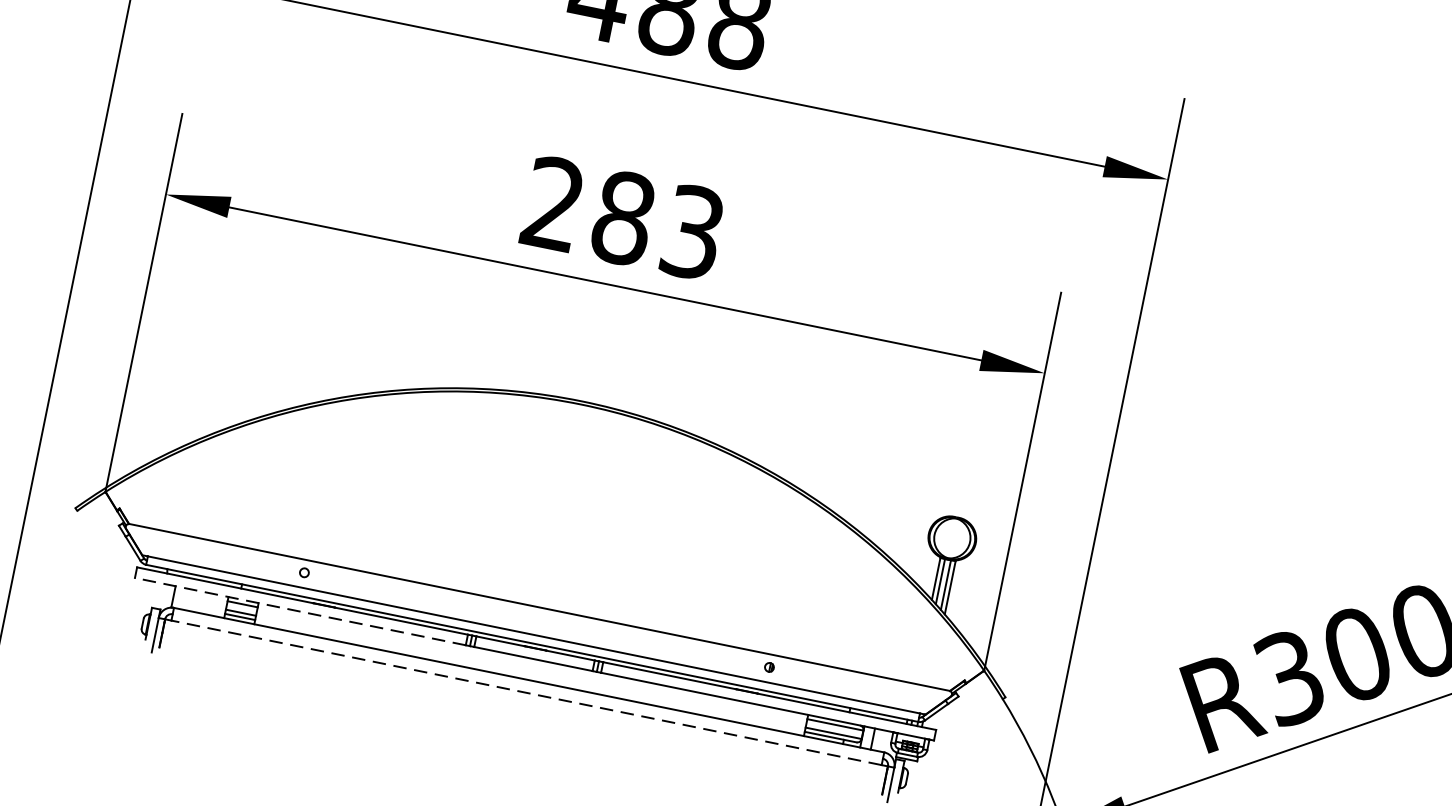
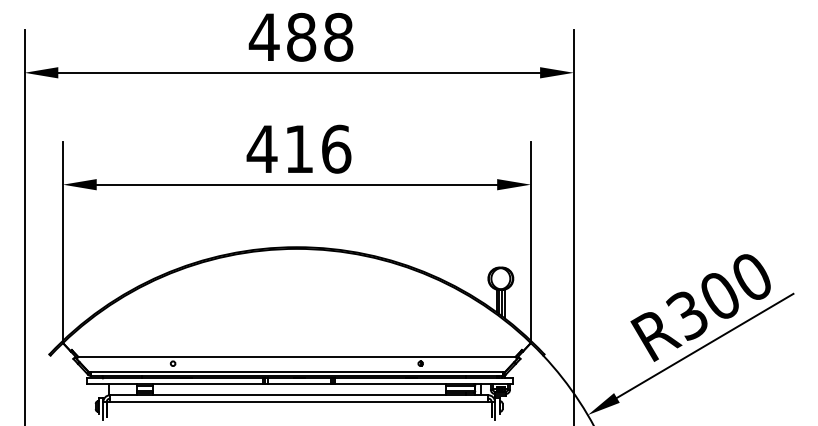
text: (622, 216) -> (298, 148), 283 -> 416
line: (299, 612) -> (174, 384), dashed -> solid
line: (525, 693) -> (298, 402), dashed -> solid

